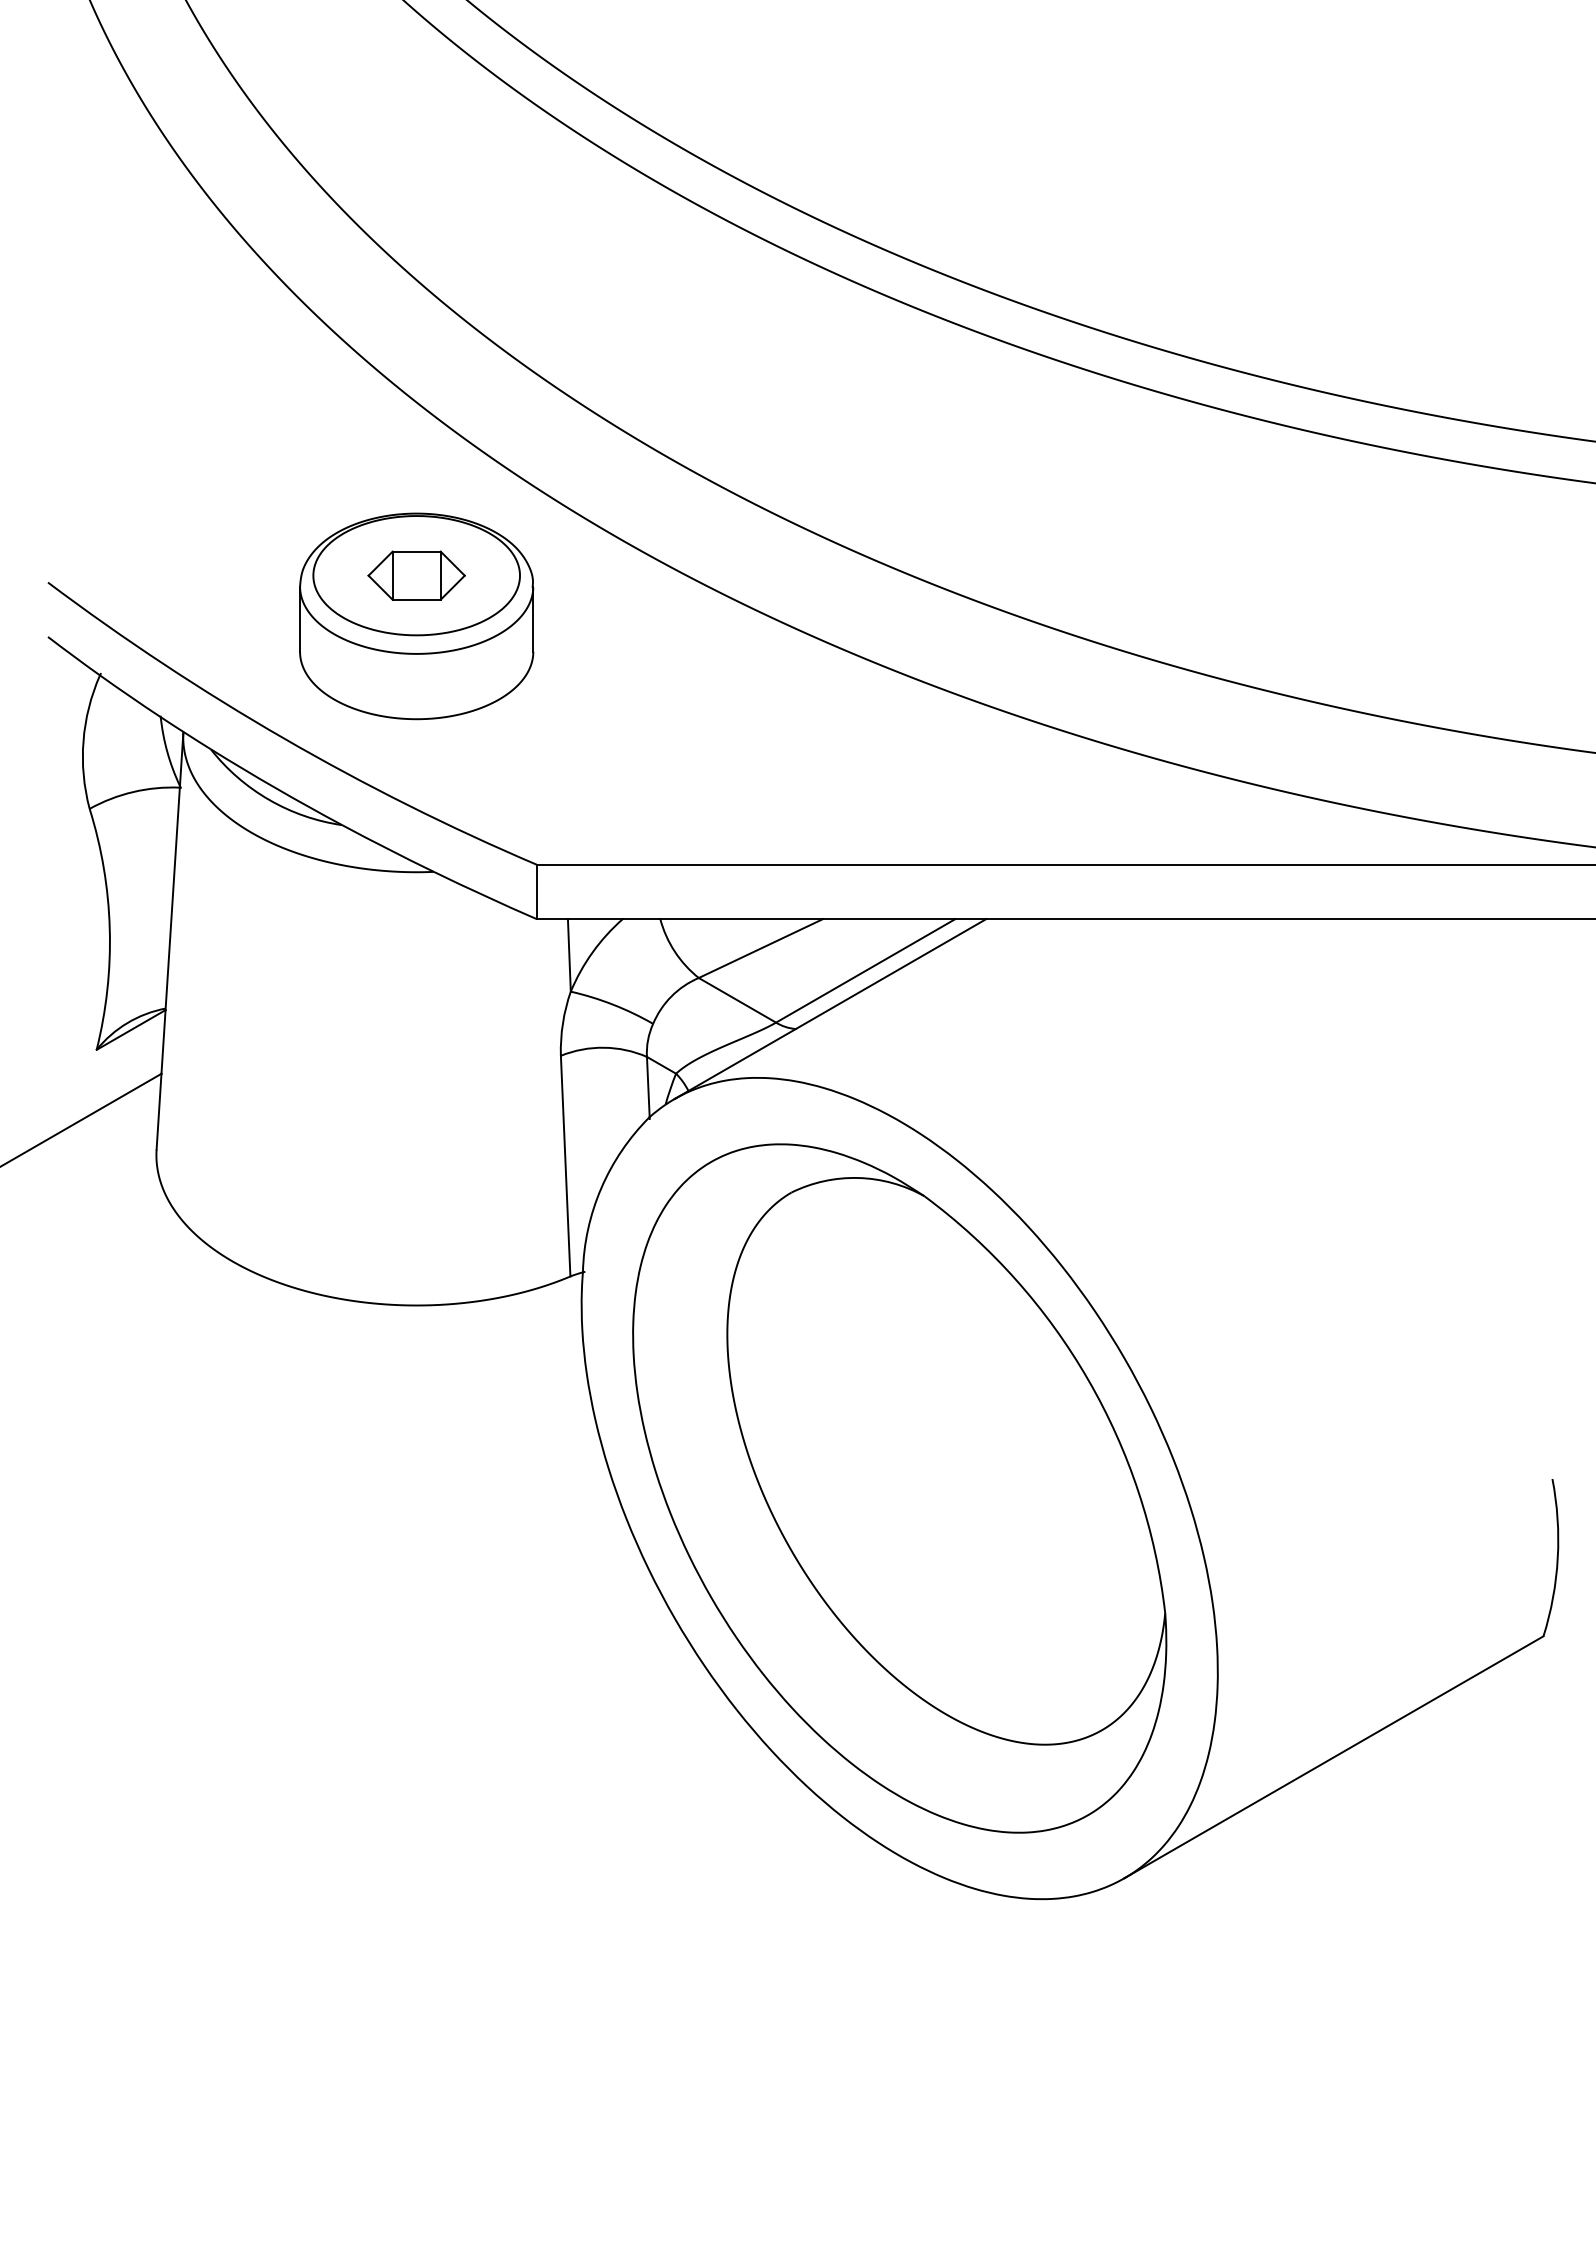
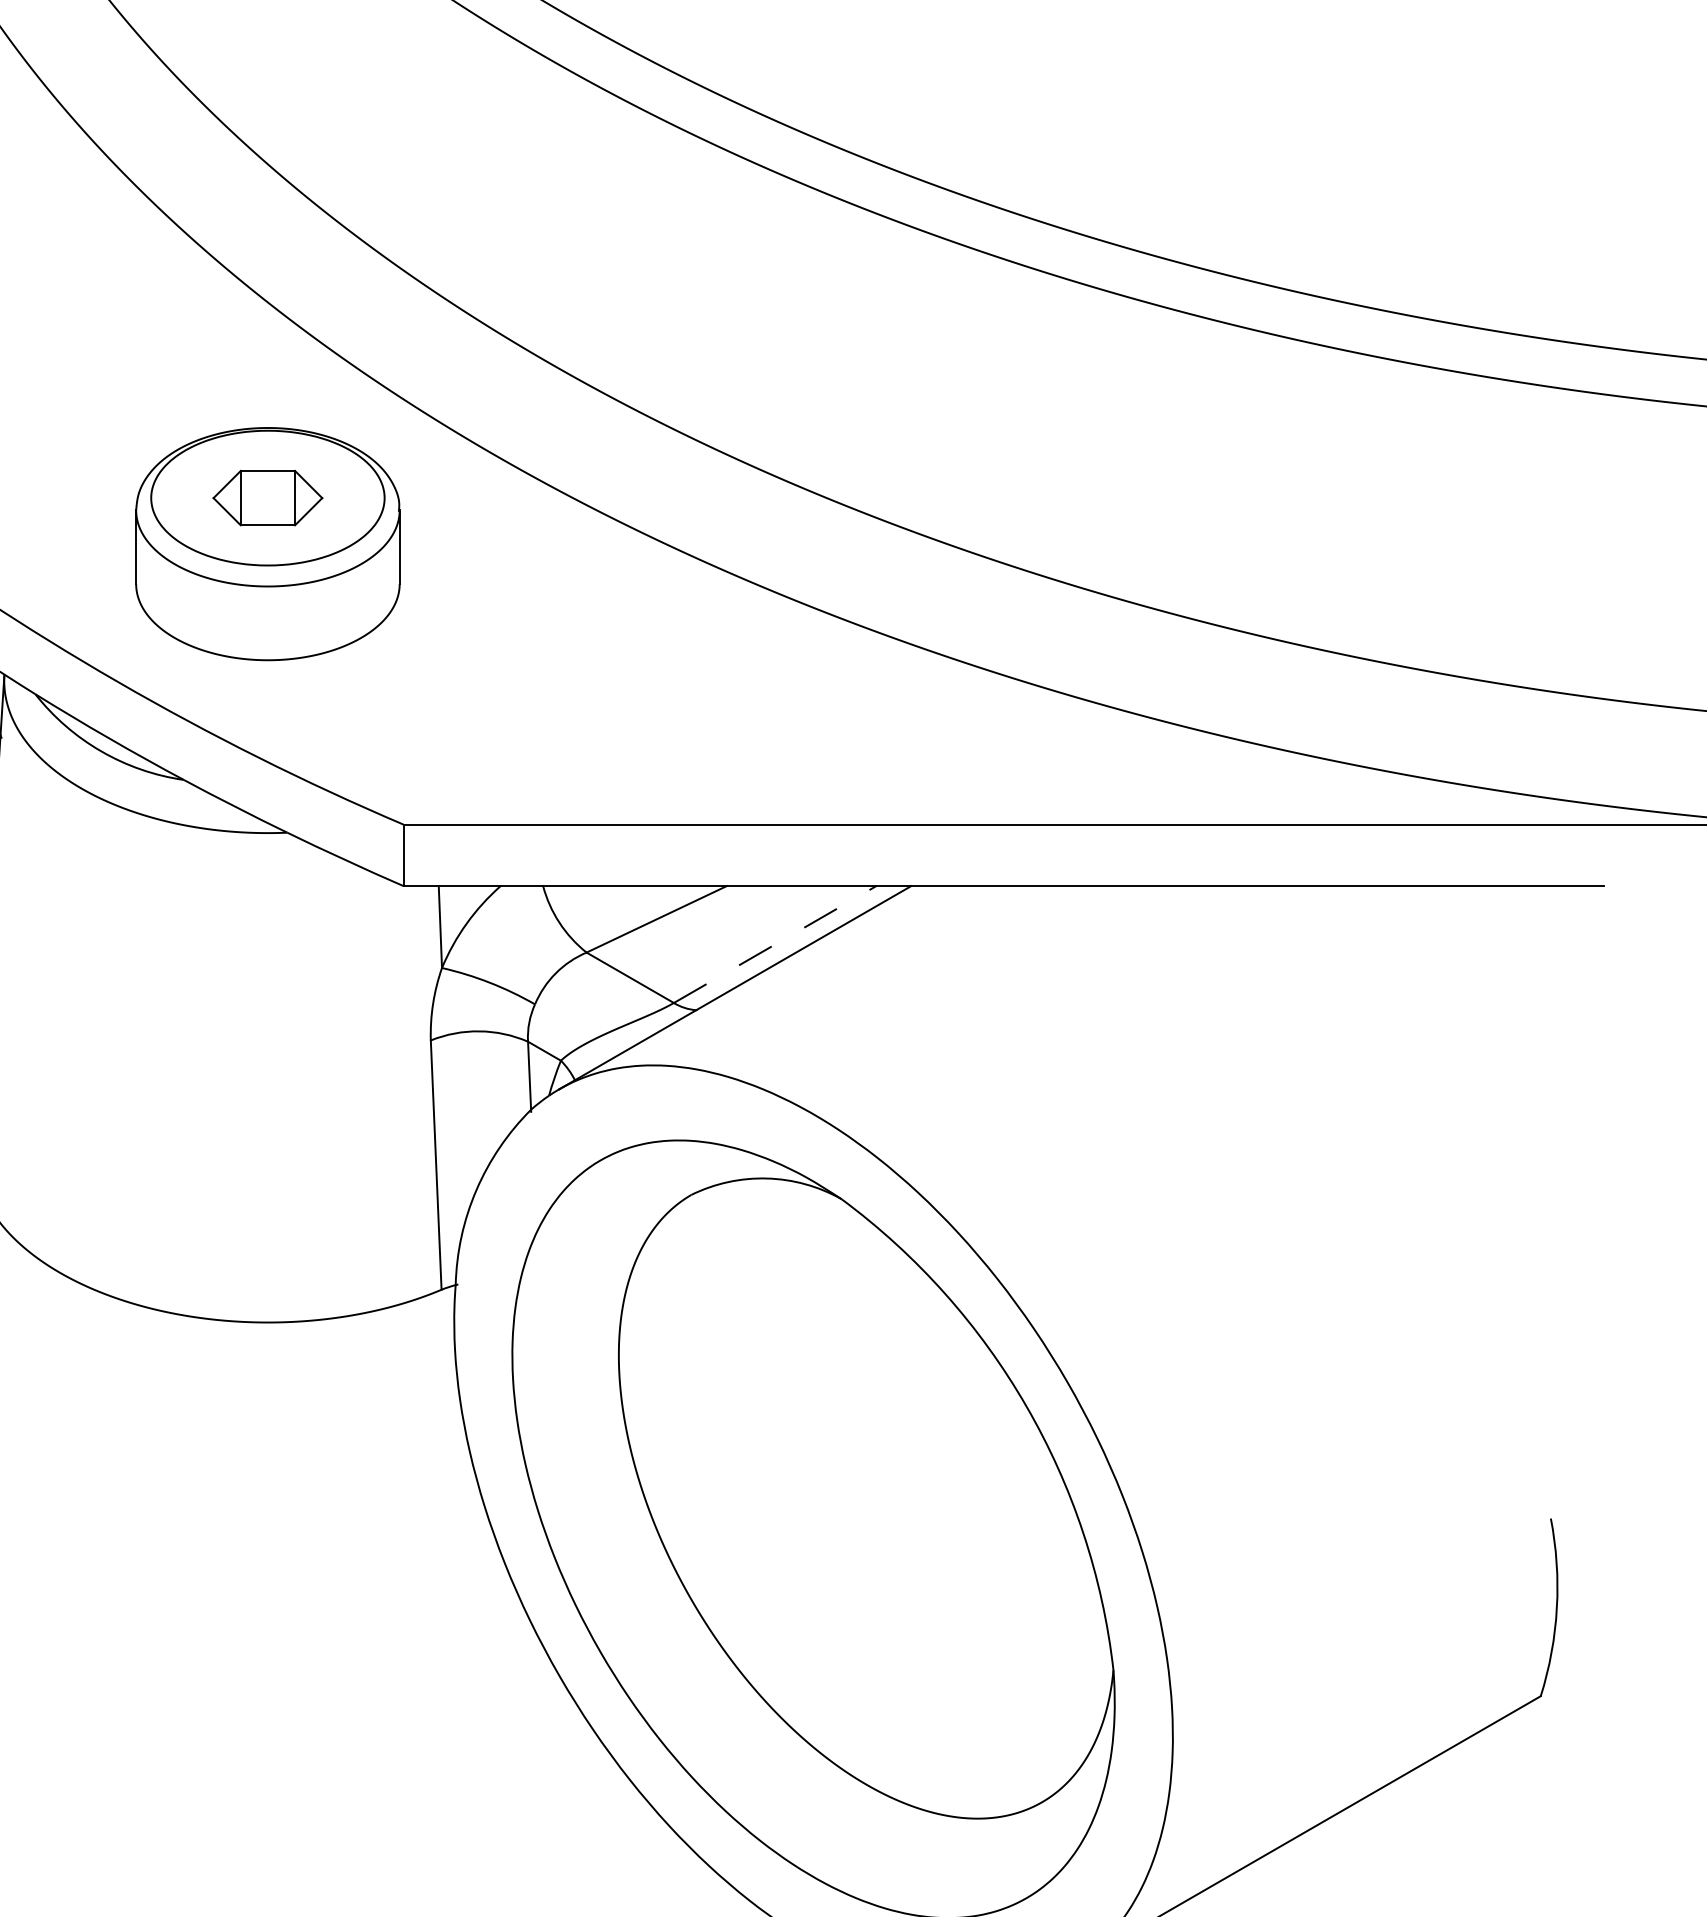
line: (866, 970) -> (776, 944), solid -> dashed

